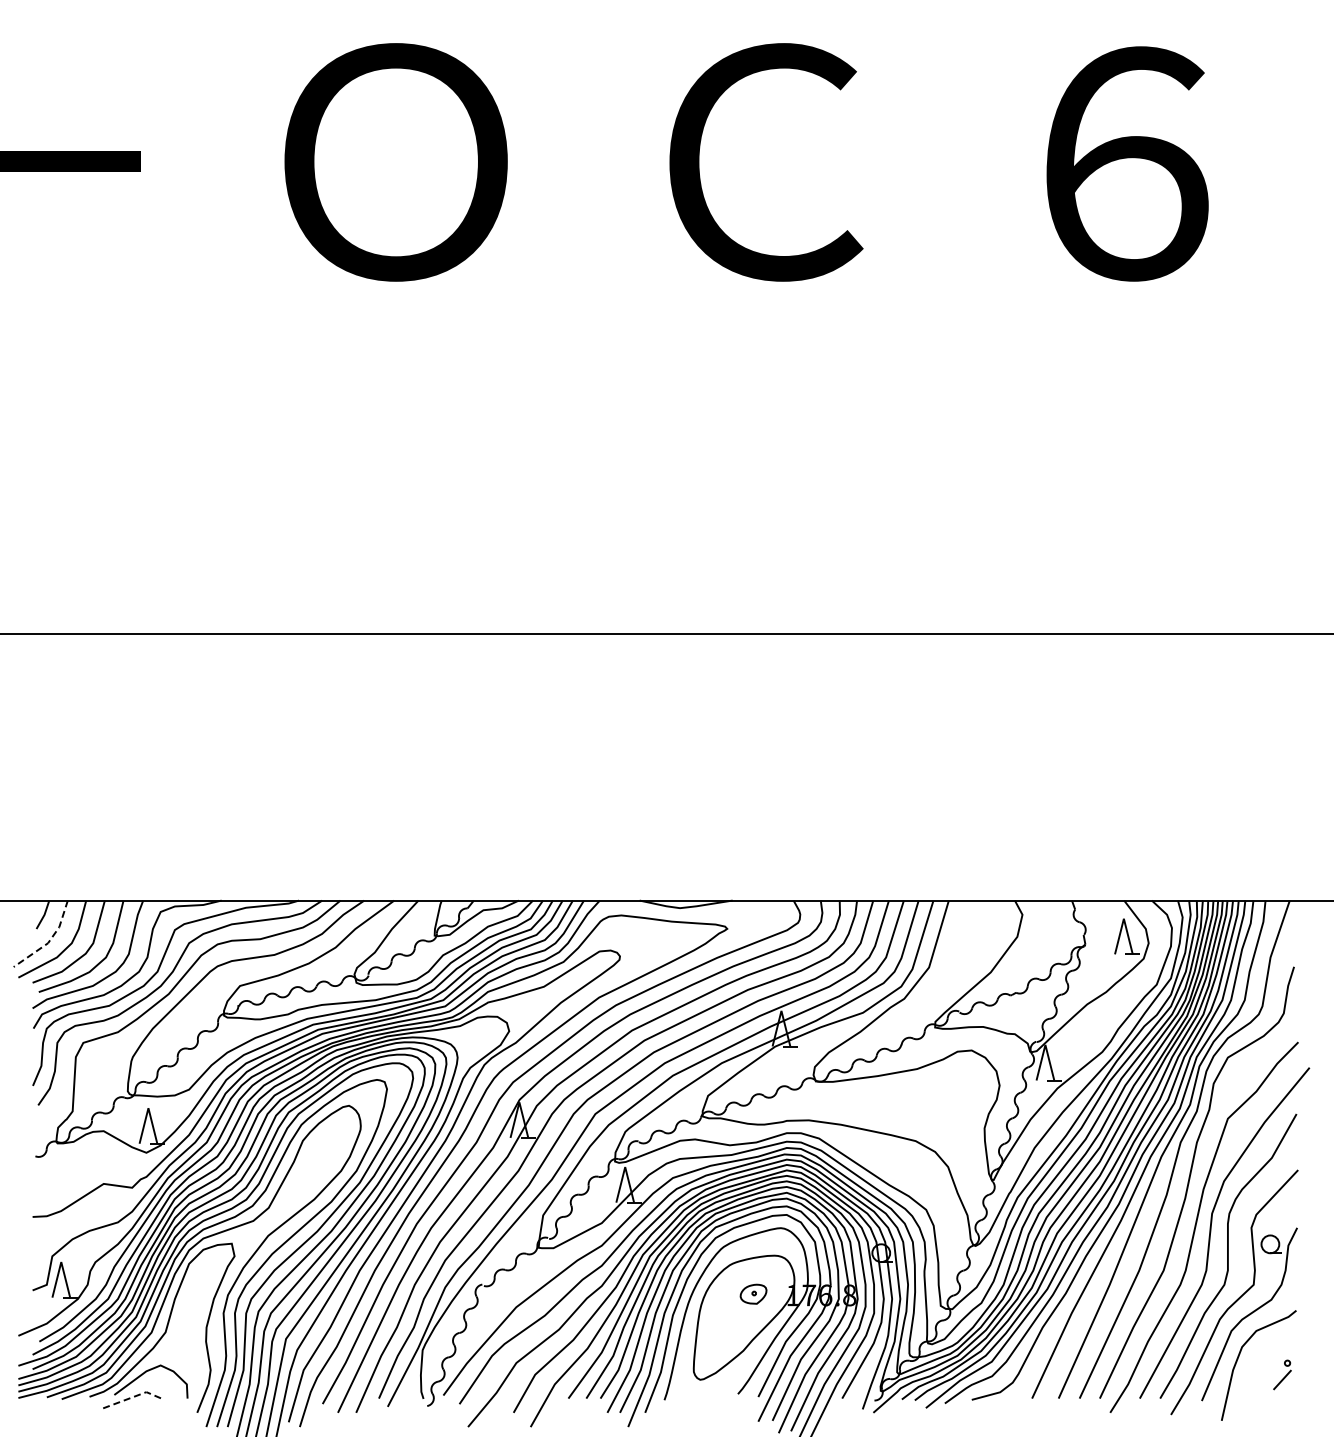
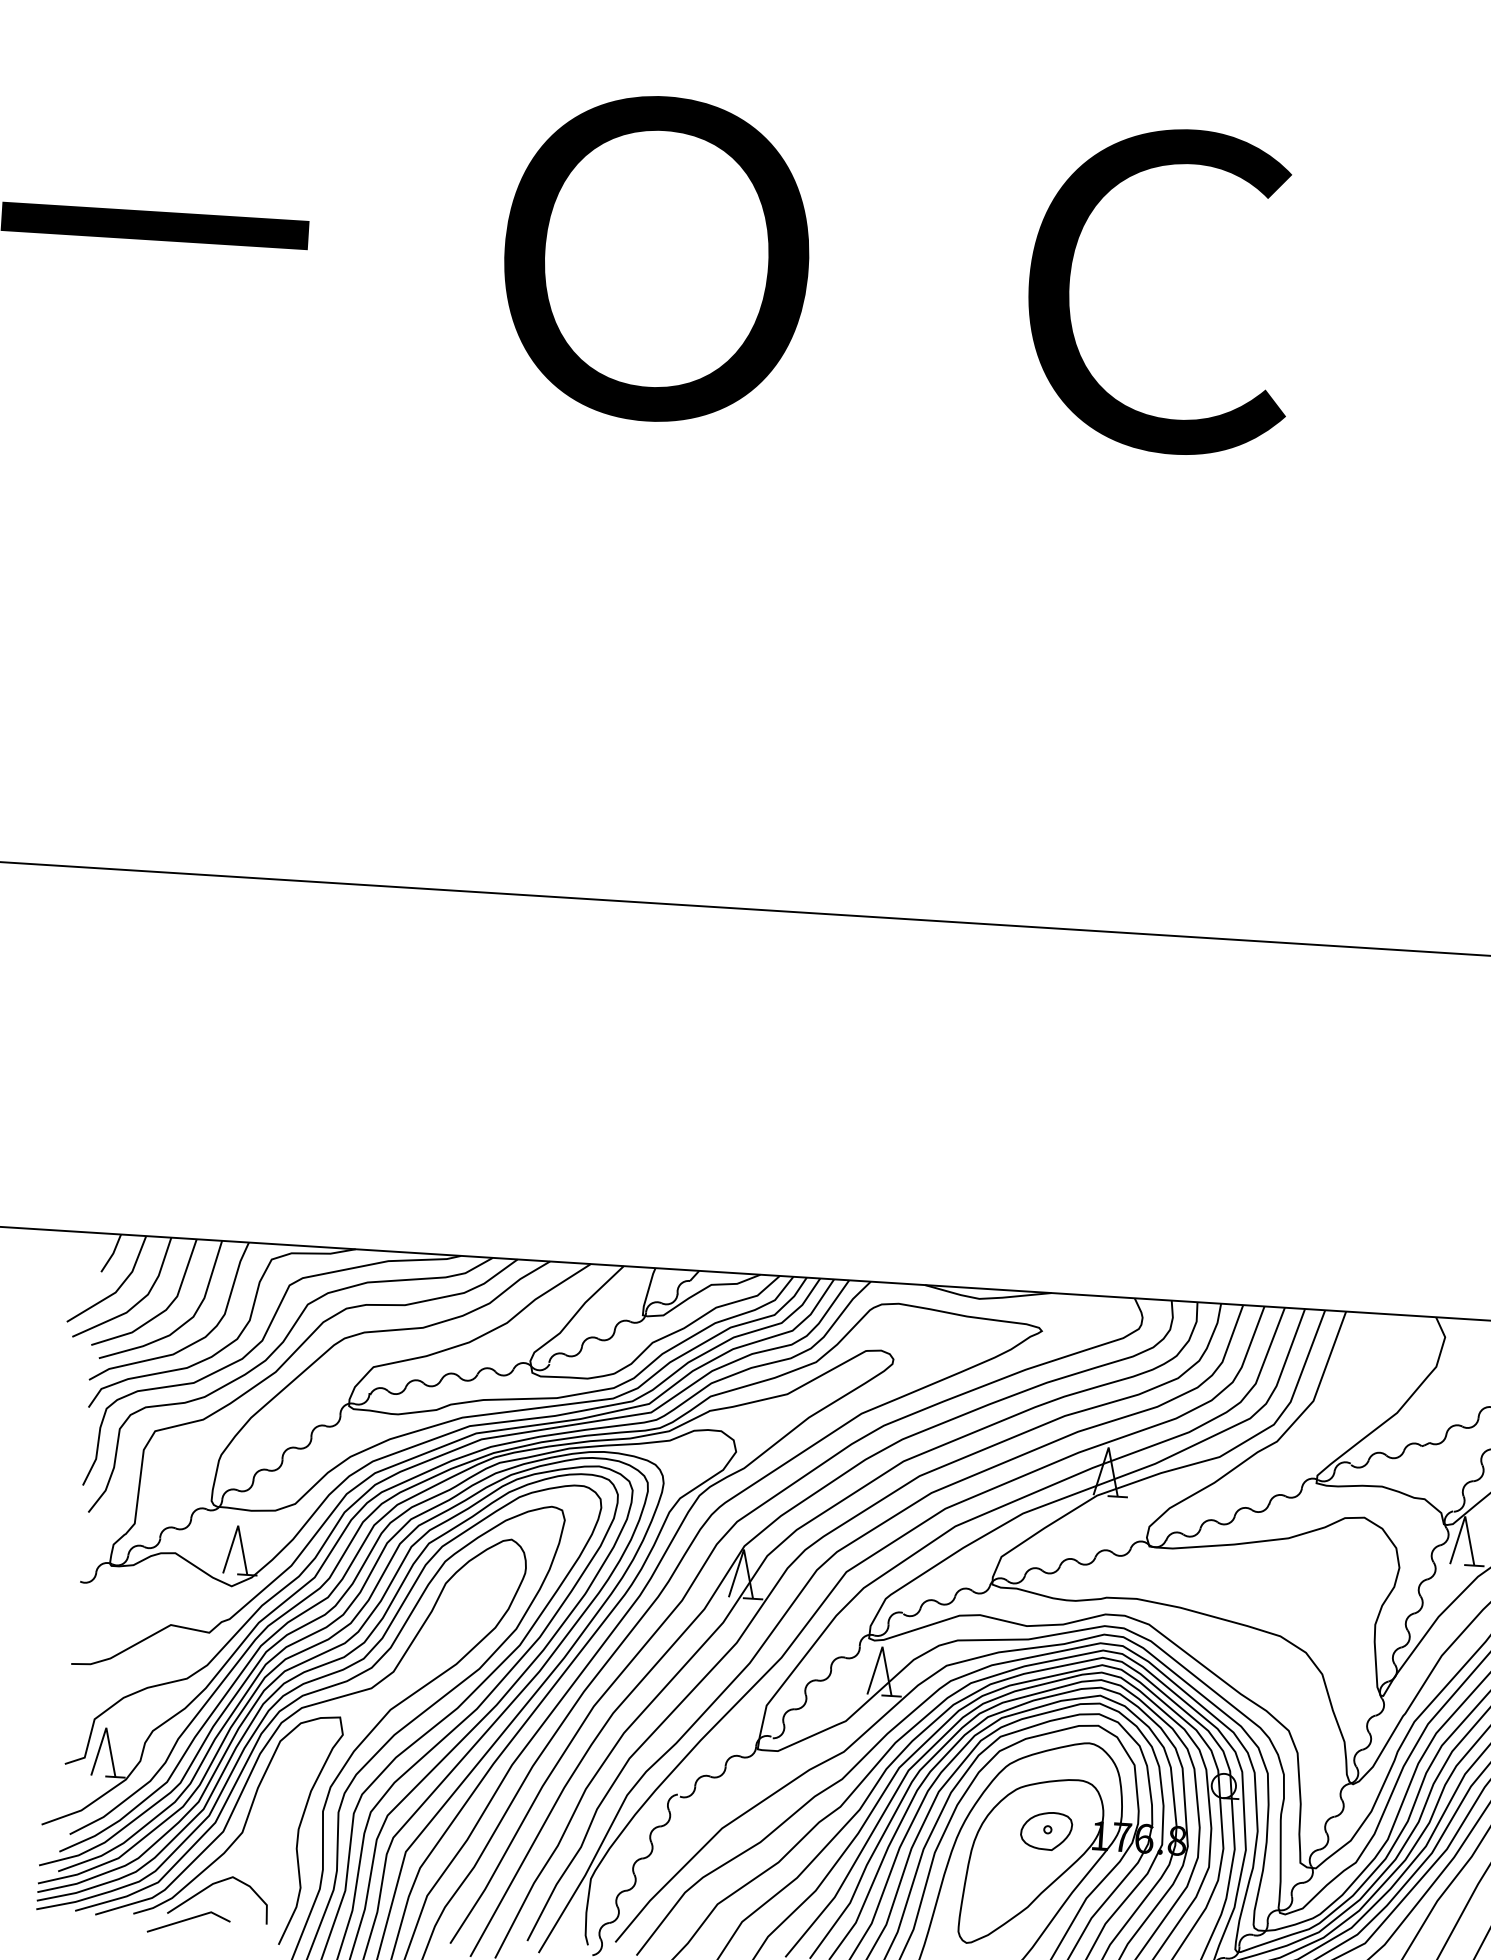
line: (49, 940) -> (117, 1288), dashed -> solid
part: (753, 1293) -> (1046, 1829), size x1.43
line: (130, 1398) -> (188, 1919), dashed -> solid

